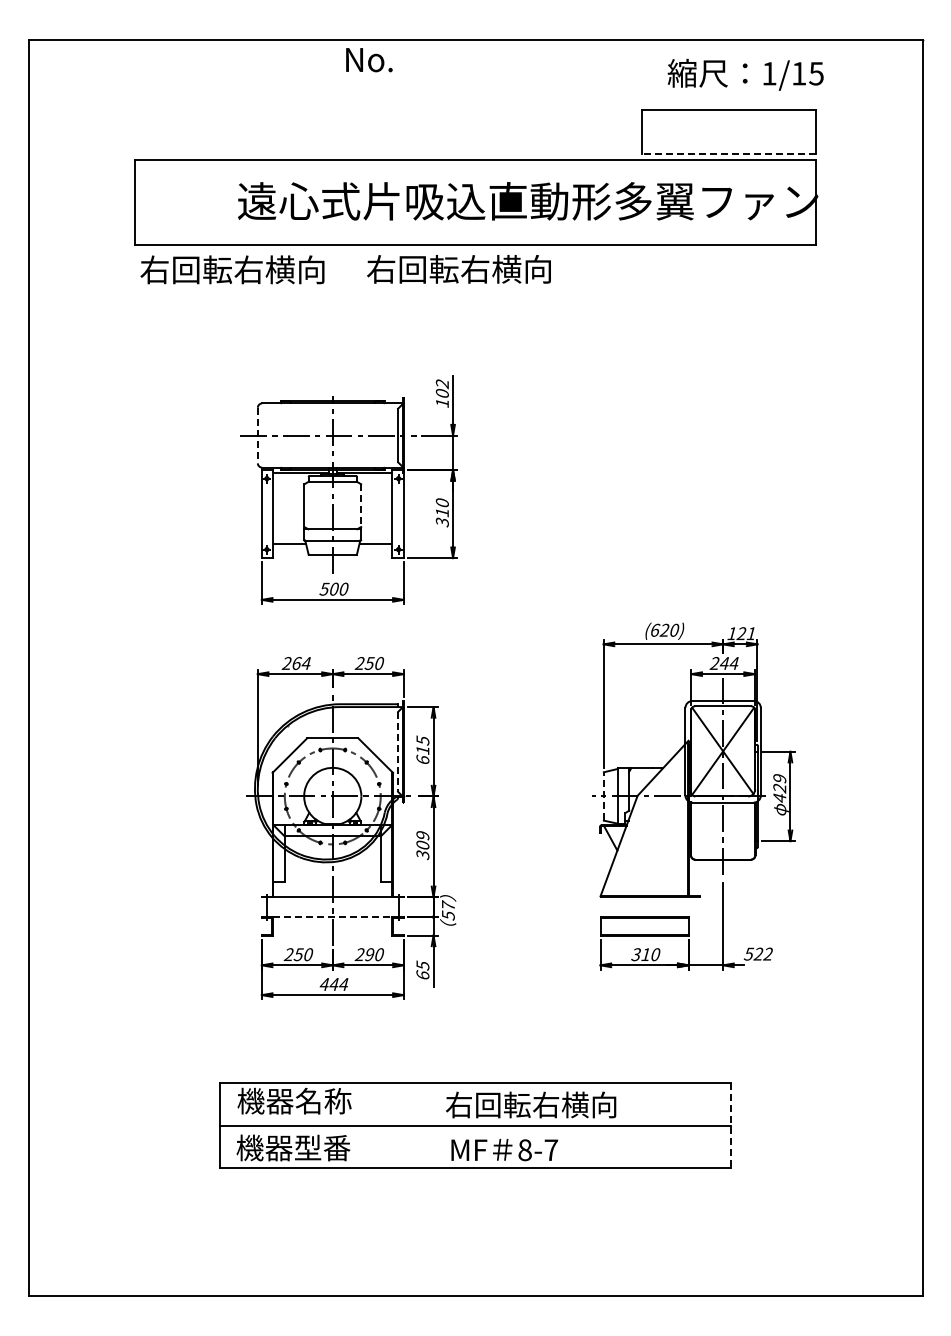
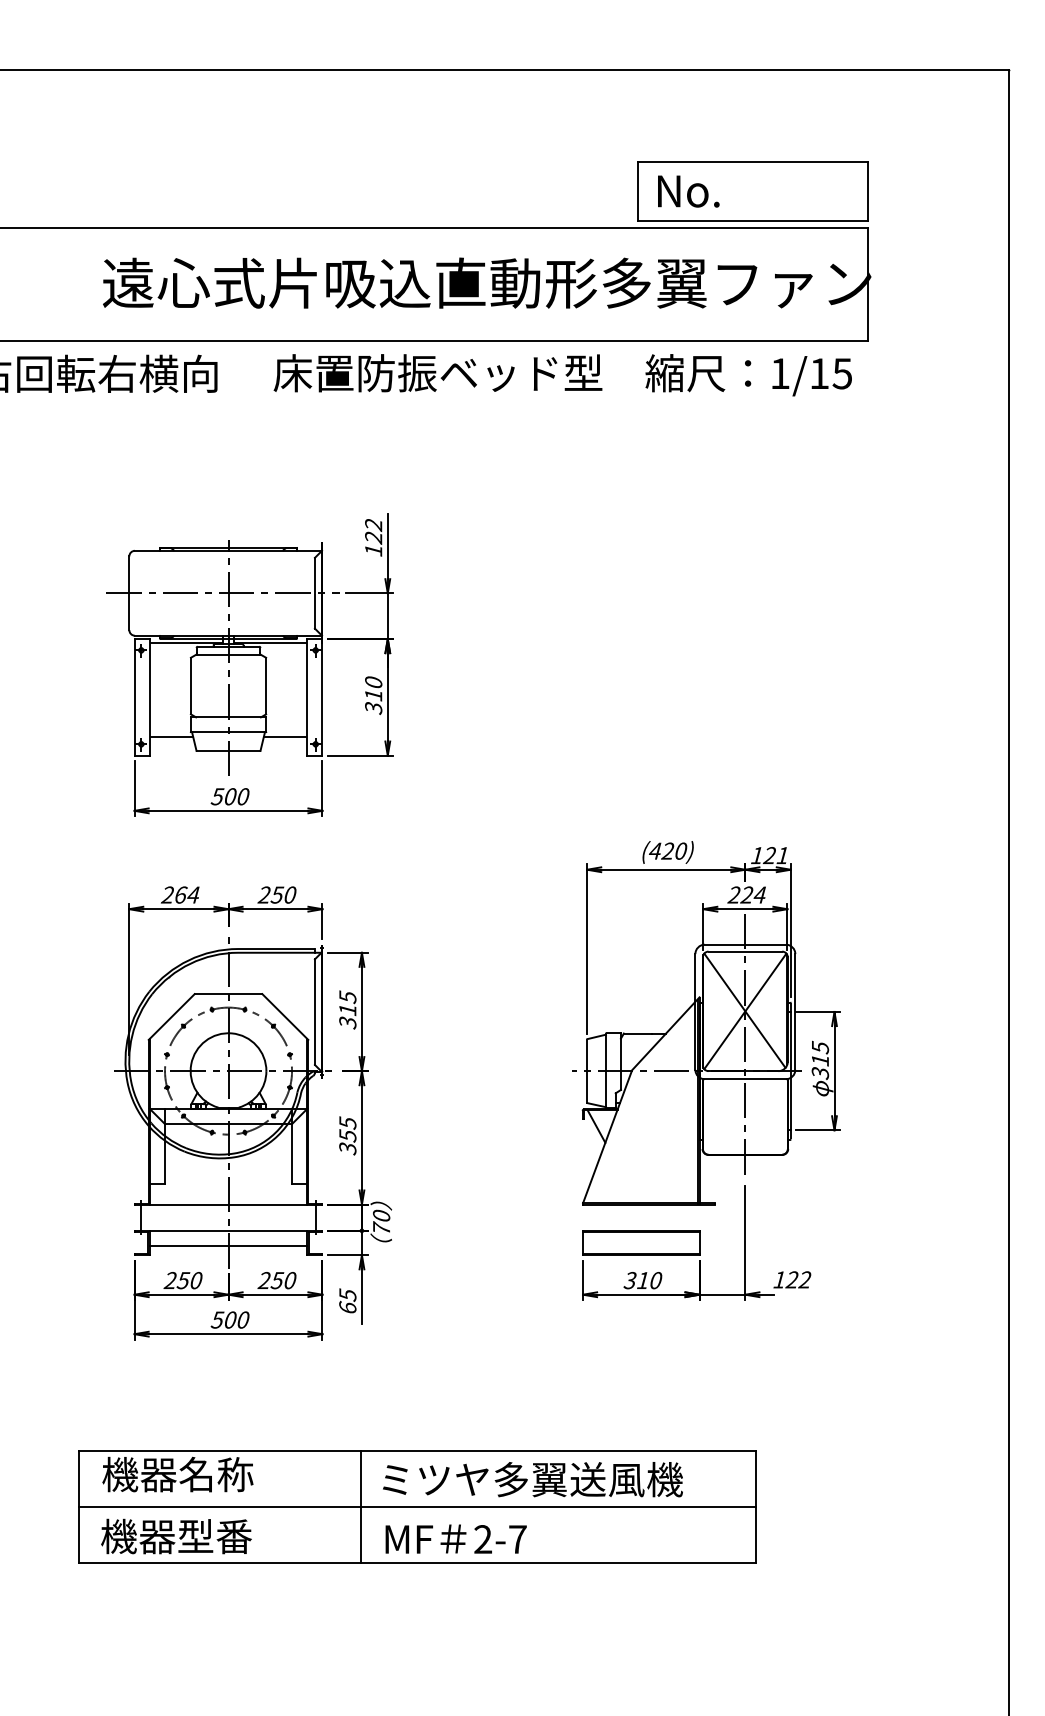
text: (369, 60) -> (688, 192), moved
text: (745, 74) -> (748, 374), moved
line: (728, 154) -> (752, 221), dashed -> solid
text: (491, 268) -> (438, 372), 右回転右横向 -> 床置防振ベッド型
text: (442, 393) -> (373, 537), 102 -> 122
line: (257, 435) -> (128, 593), dashed -> solid
line: (361, 506) -> (266, 687), dashed -> solid
text: (655, 629) -> (655, 850), (620) -> (420)
text: (724, 663) -> (747, 895), 244 -> 224
line: (398, 751) -> (315, 1011), dashed -> solid
text: (422, 759) -> (347, 1022), 615 -> 315
text: (779, 788) -> (819, 1060), 429 -> 315
line: (603, 796) -> (586, 1071), dashed -> solid
text: (422, 840) -> (347, 1129), 309 -> 355
text: (447, 910) -> (380, 1222), 57 -> 70
line: (332, 917) -> (228, 1231), dashed -> solid
line: (332, 928) -> (228, 1245), added
text: (748, 953) -> (778, 1279), 522 -> 122
text: (369, 954) -> (277, 1280), 290 -> 250
text: (333, 984) -> (229, 1320), 444 -> 500
text: (560, 1104) -> (530, 1478), 右回転右横向 -> ミツヤ多翼送風機
line: (432, 1125) -> (360, 1506), added
line: (730, 1125) -> (755, 1506), dashed -> solid
text: (524, 1150) -> (482, 1539), 8-7 -> 2-7

